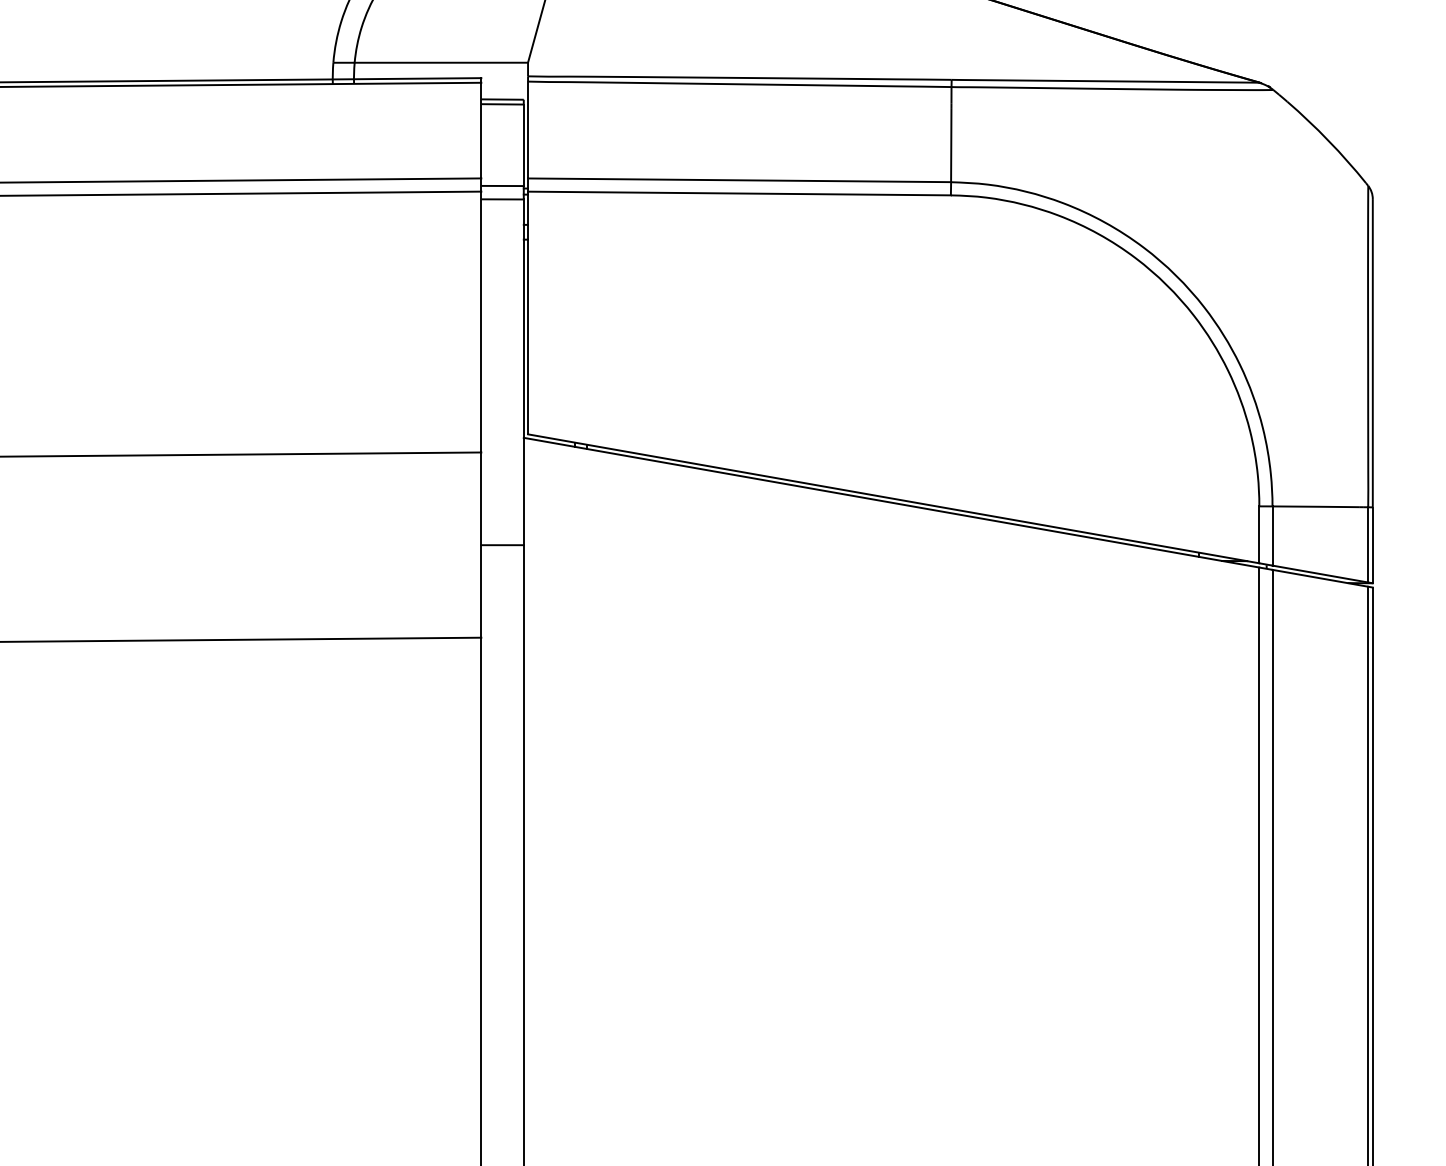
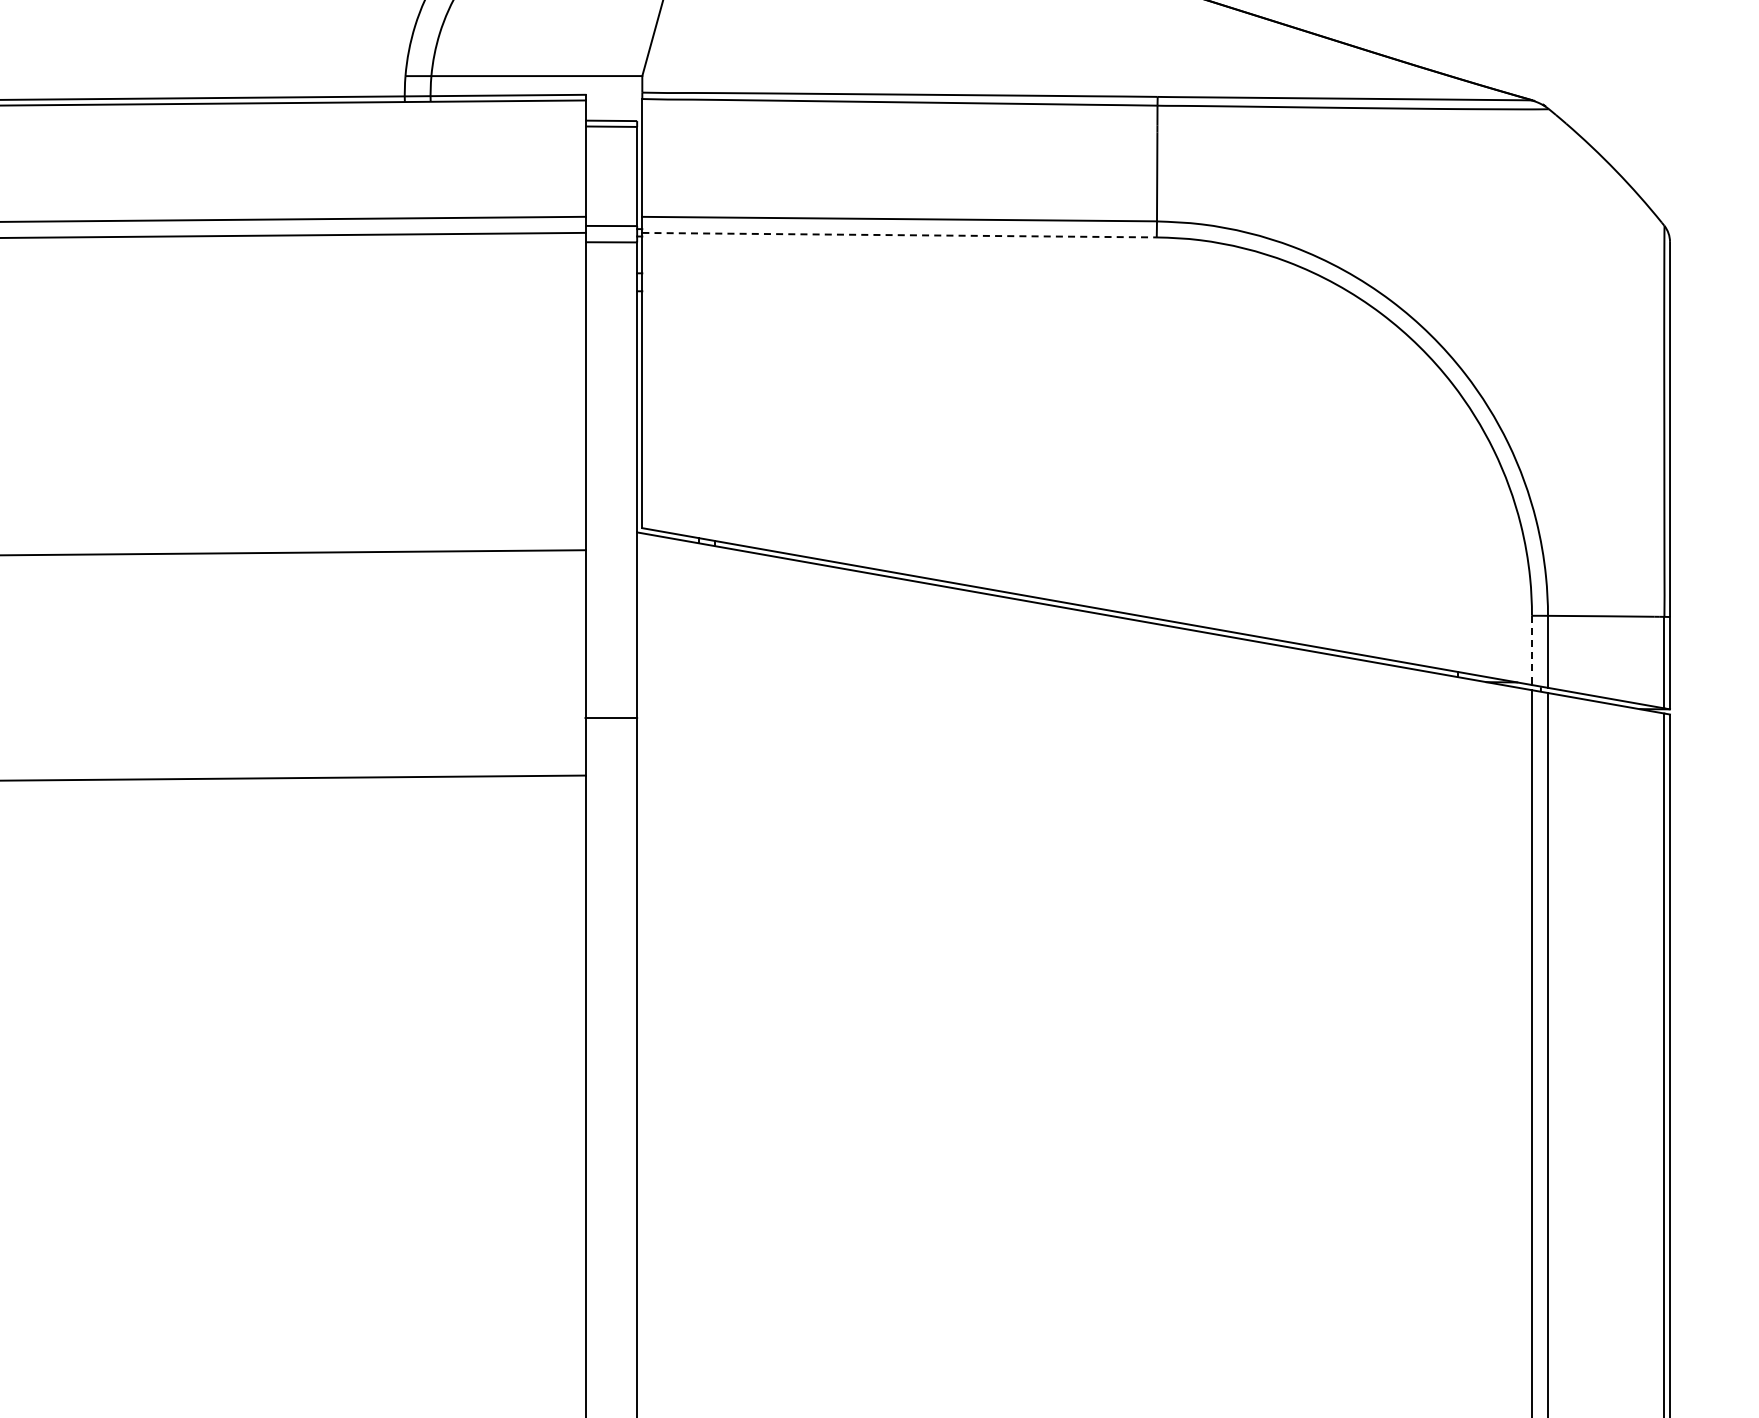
line: (740, 193) -> (900, 235), solid -> dashed
line: (1258, 534) -> (1531, 650), solid -> dashed
line: (502, 545) -> (611, 718), moved

